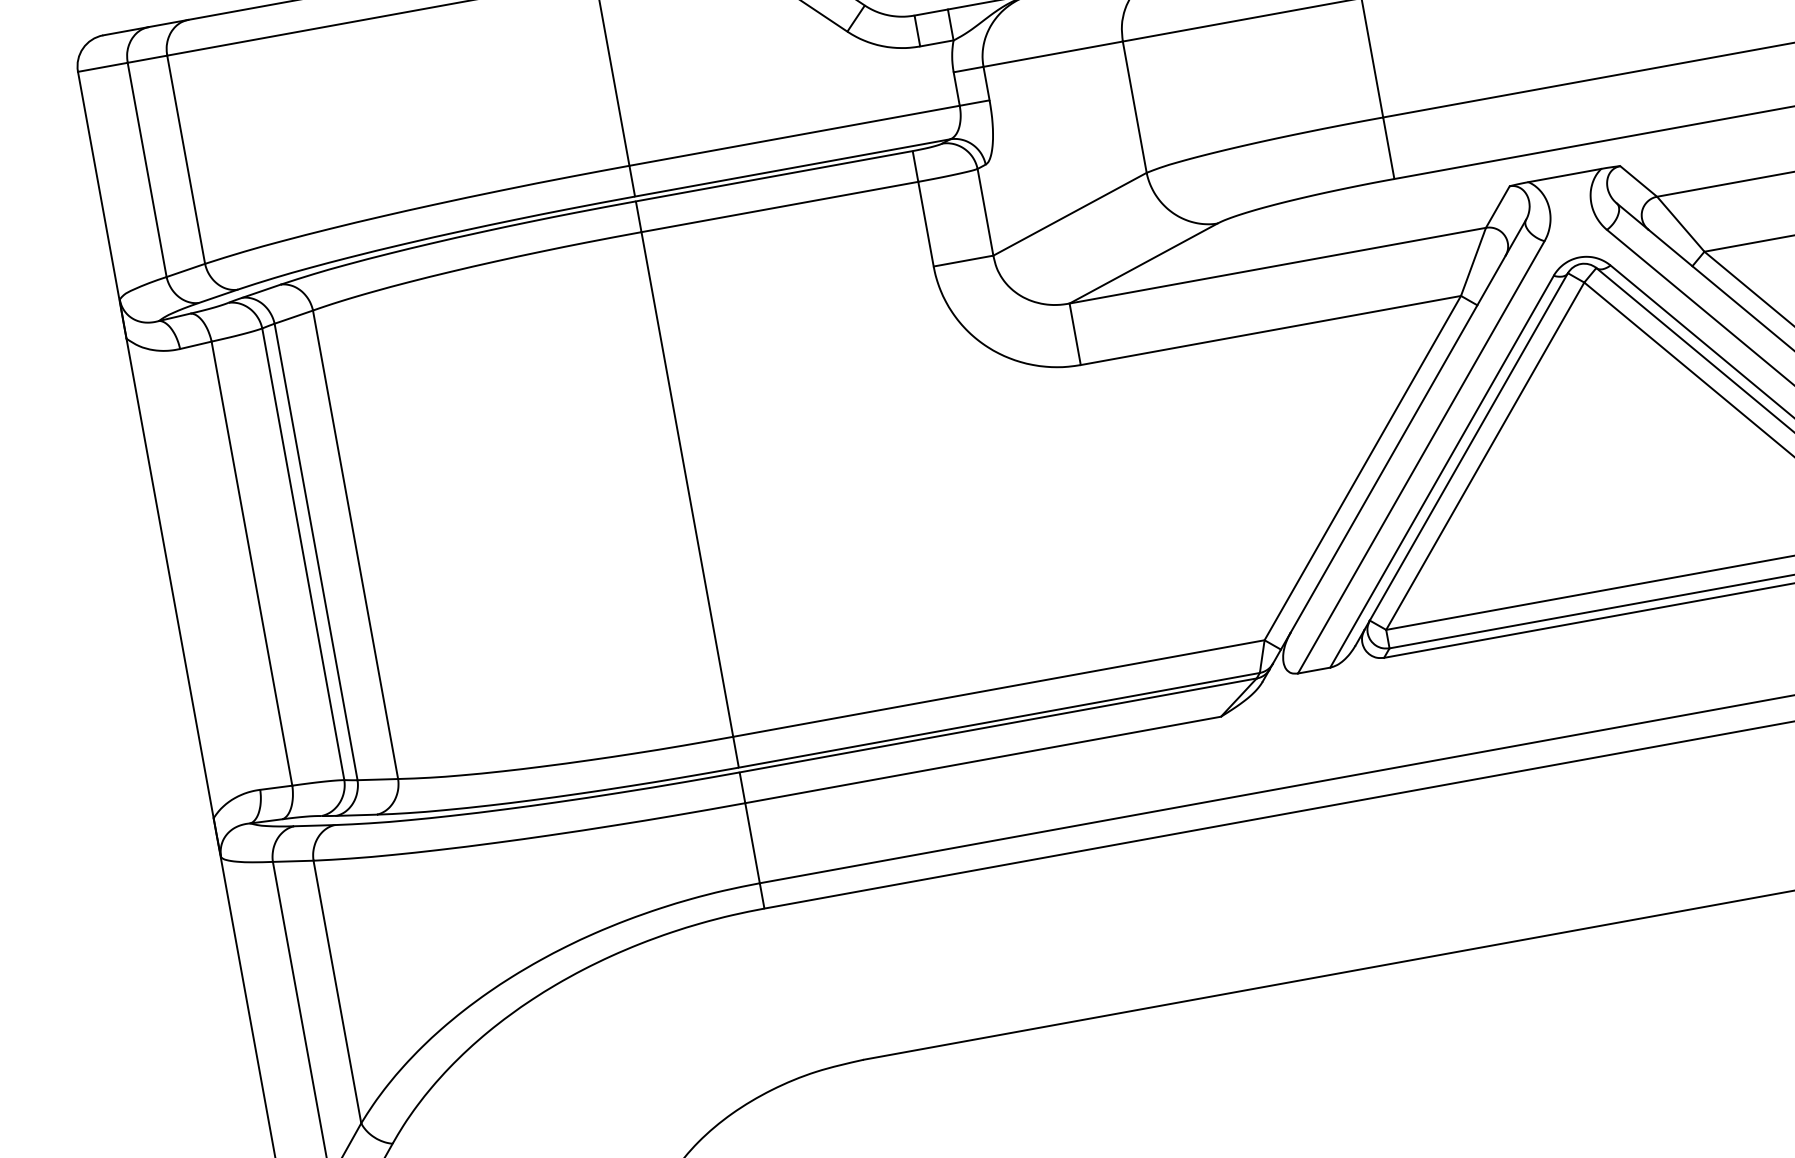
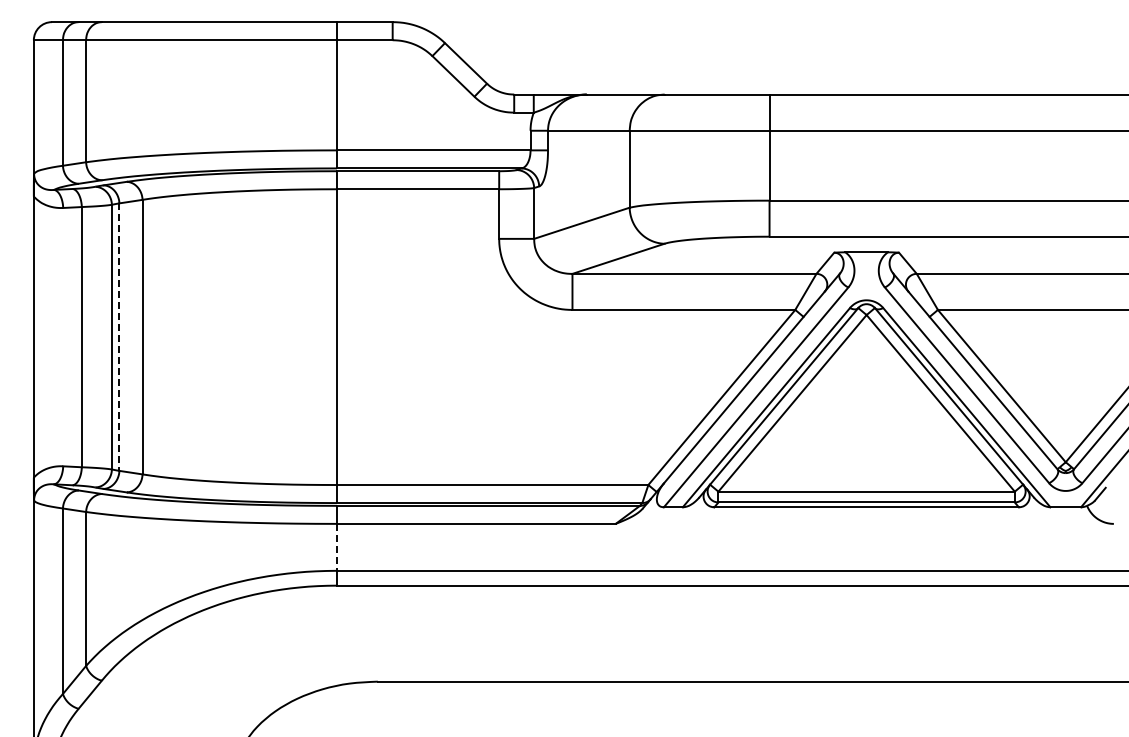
line: (316, 552) -> (119, 337), solid -> dashed
line: (751, 843) -> (336, 547), solid -> dashed

